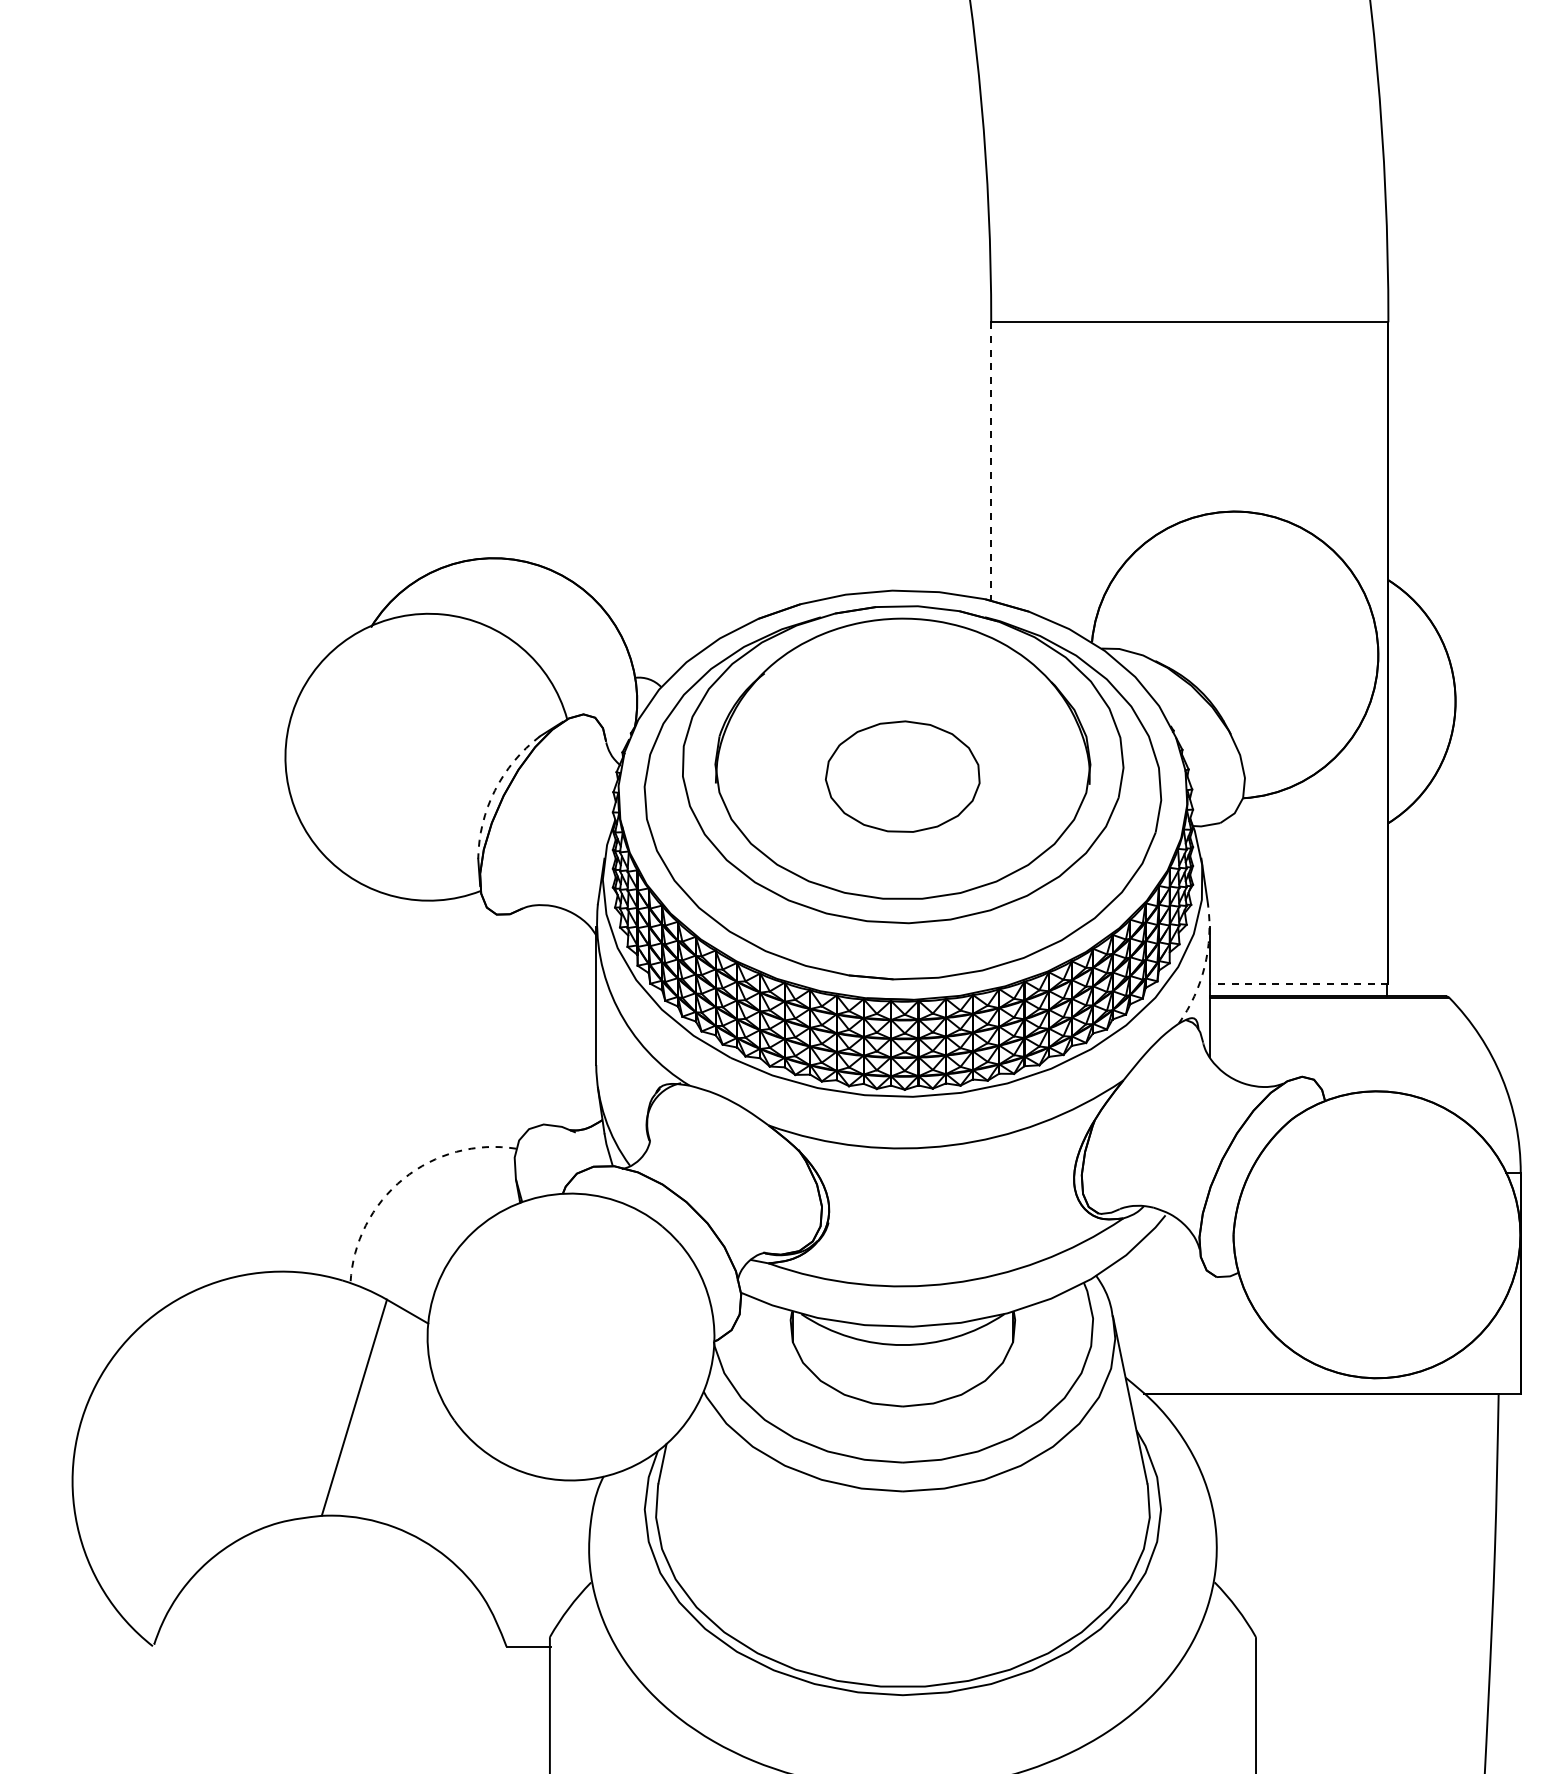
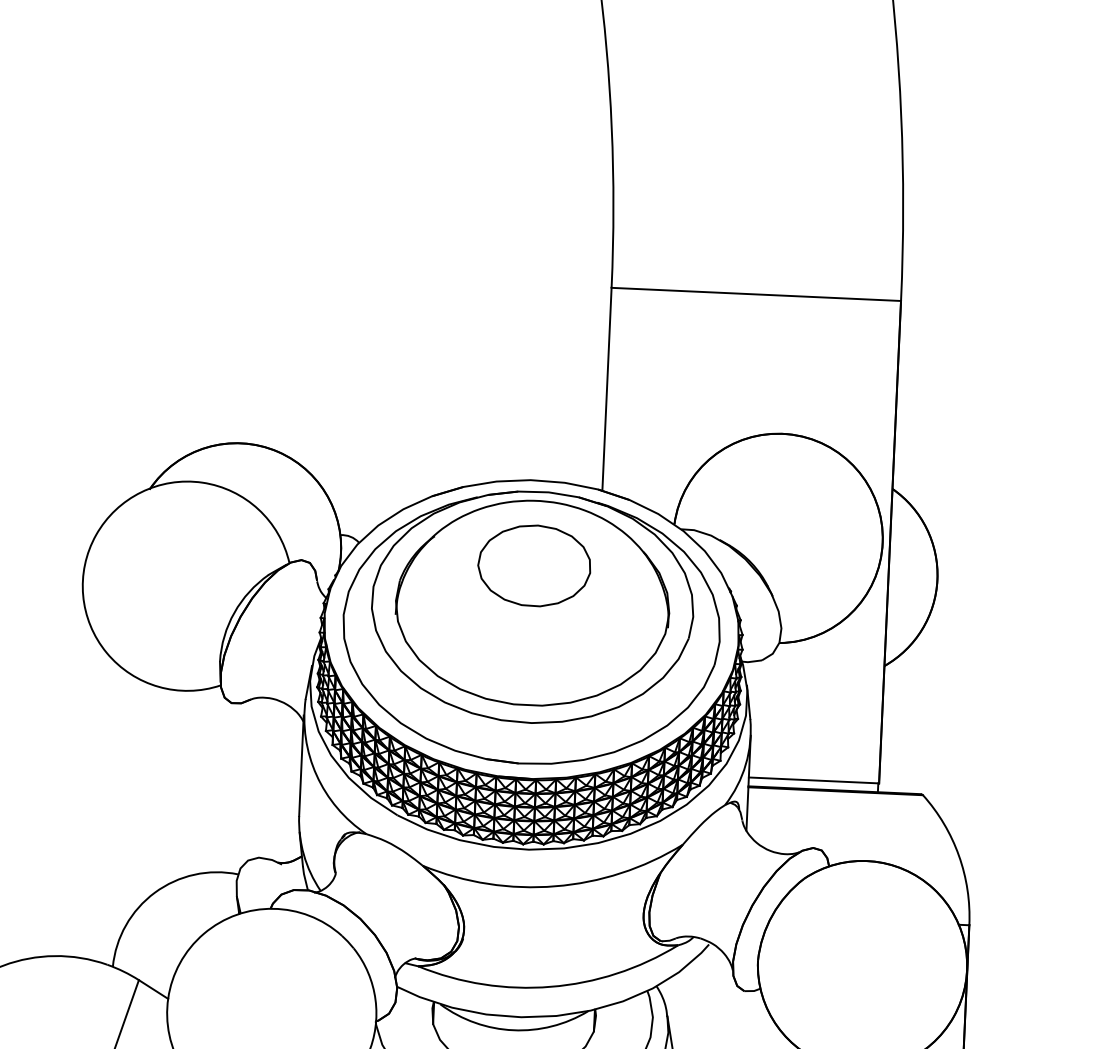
line: (991, 461) -> (607, 389), dashed -> solid
part: (902, 776) -> (534, 565), moved
arc: (494, 790) -> (234, 612), dashed -> solid
arc: (1204, 966) -> (745, 764), dashed -> solid
line: (1298, 984) -> (813, 780), dashed -> solid
arc: (403, 1178) -> (154, 892), dashed -> solid

